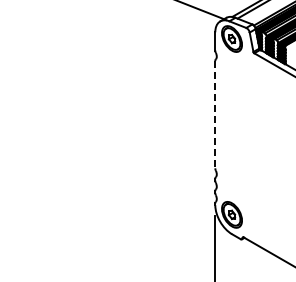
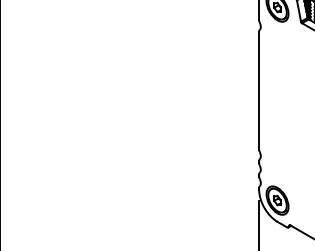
line: (215, 114) -> (259, 90), dashed -> solid

